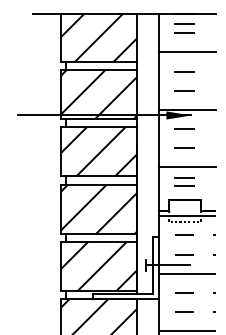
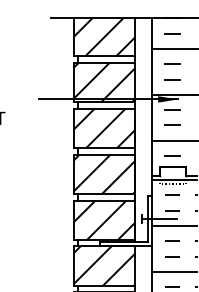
line: (184, 24) -> (172, 26), removed
line: (184, 176) -> (172, 148), removed

